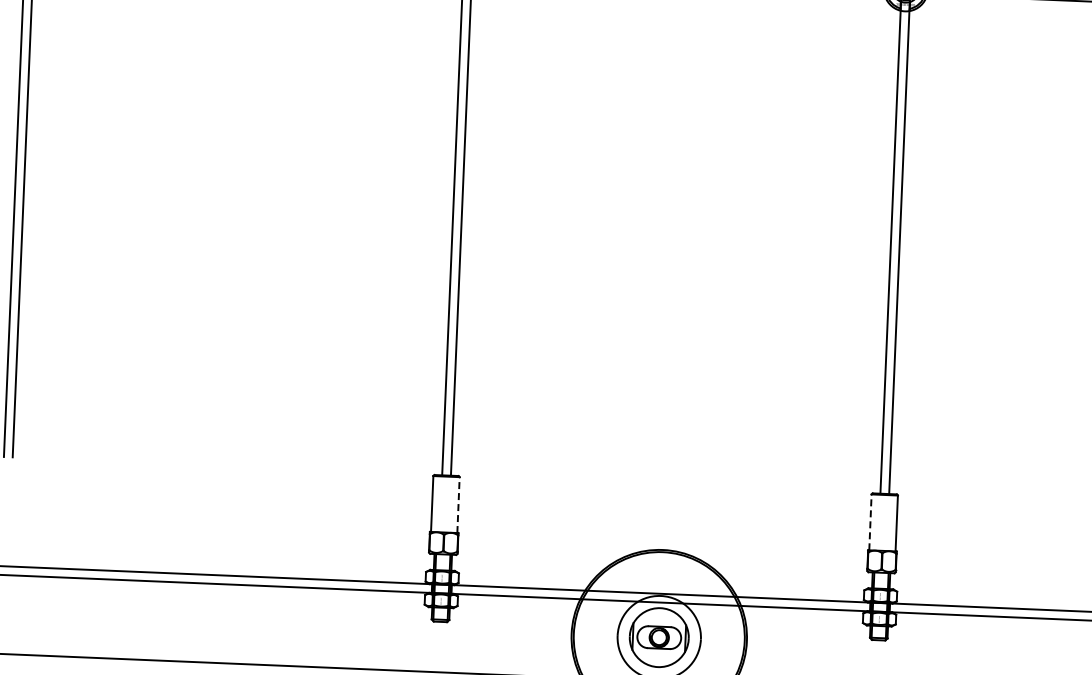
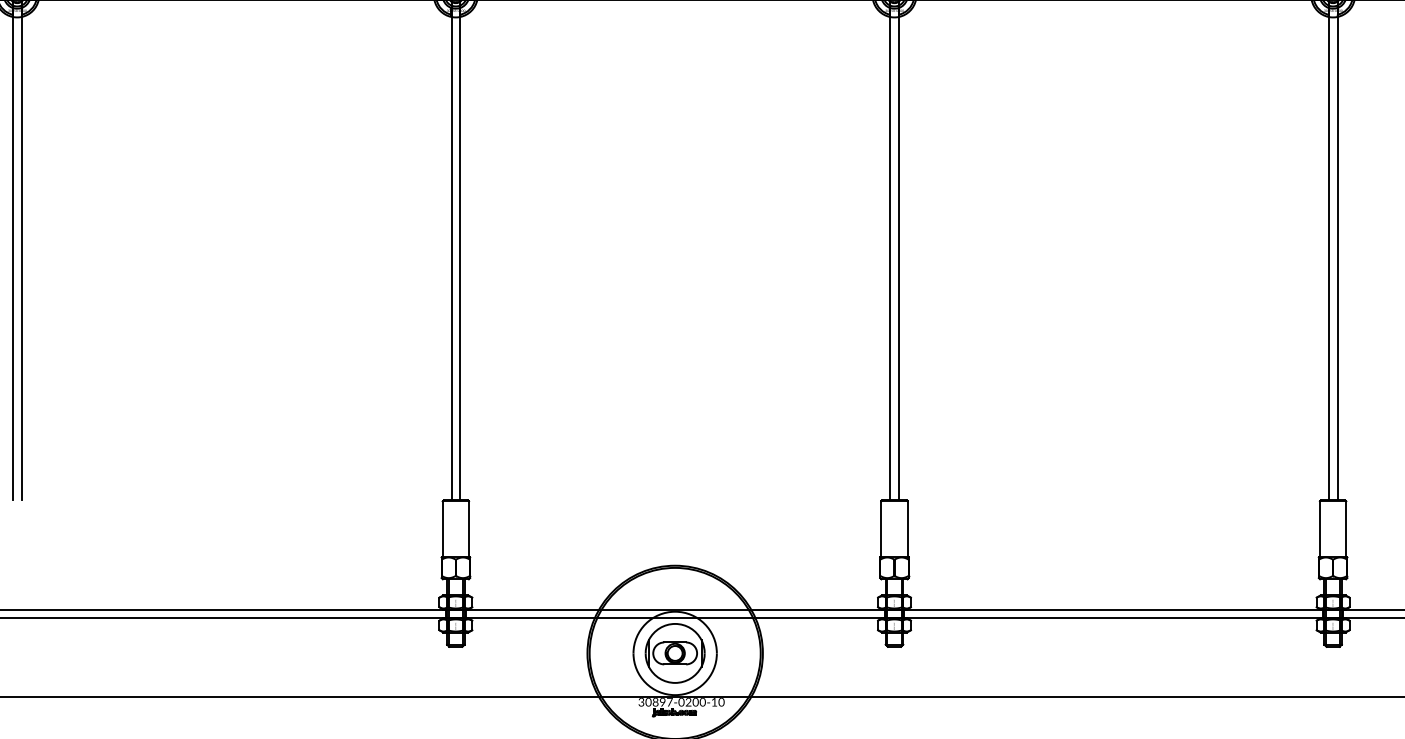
line: (458, 505) -> (469, 529), dashed -> solid
line: (870, 522) -> (881, 529), dashed -> solid

